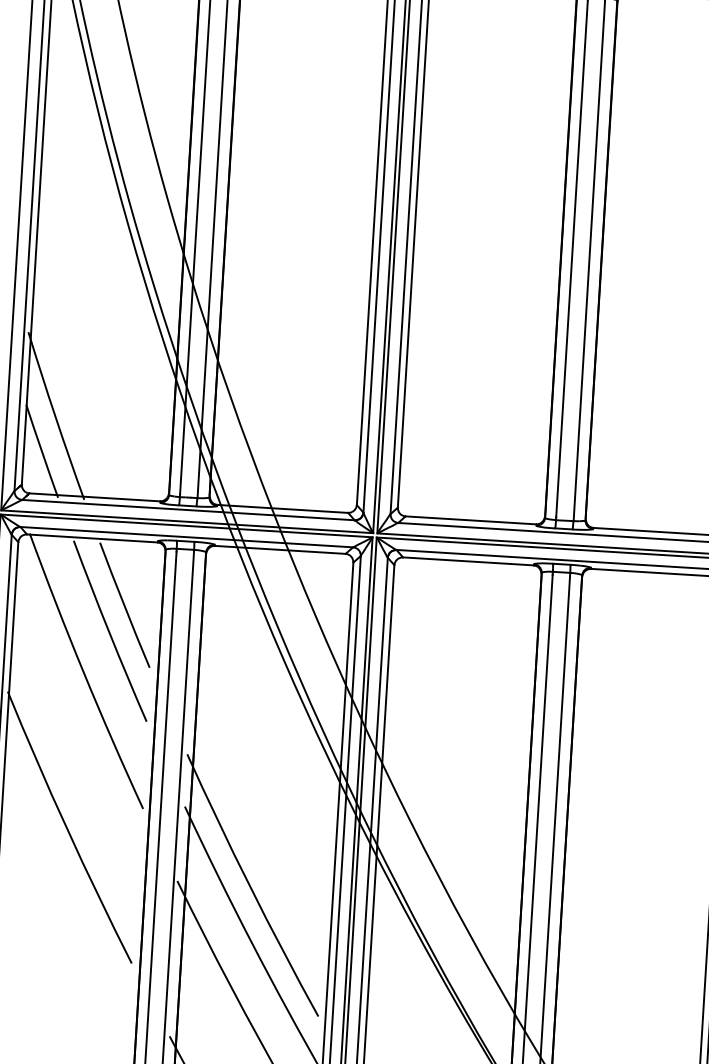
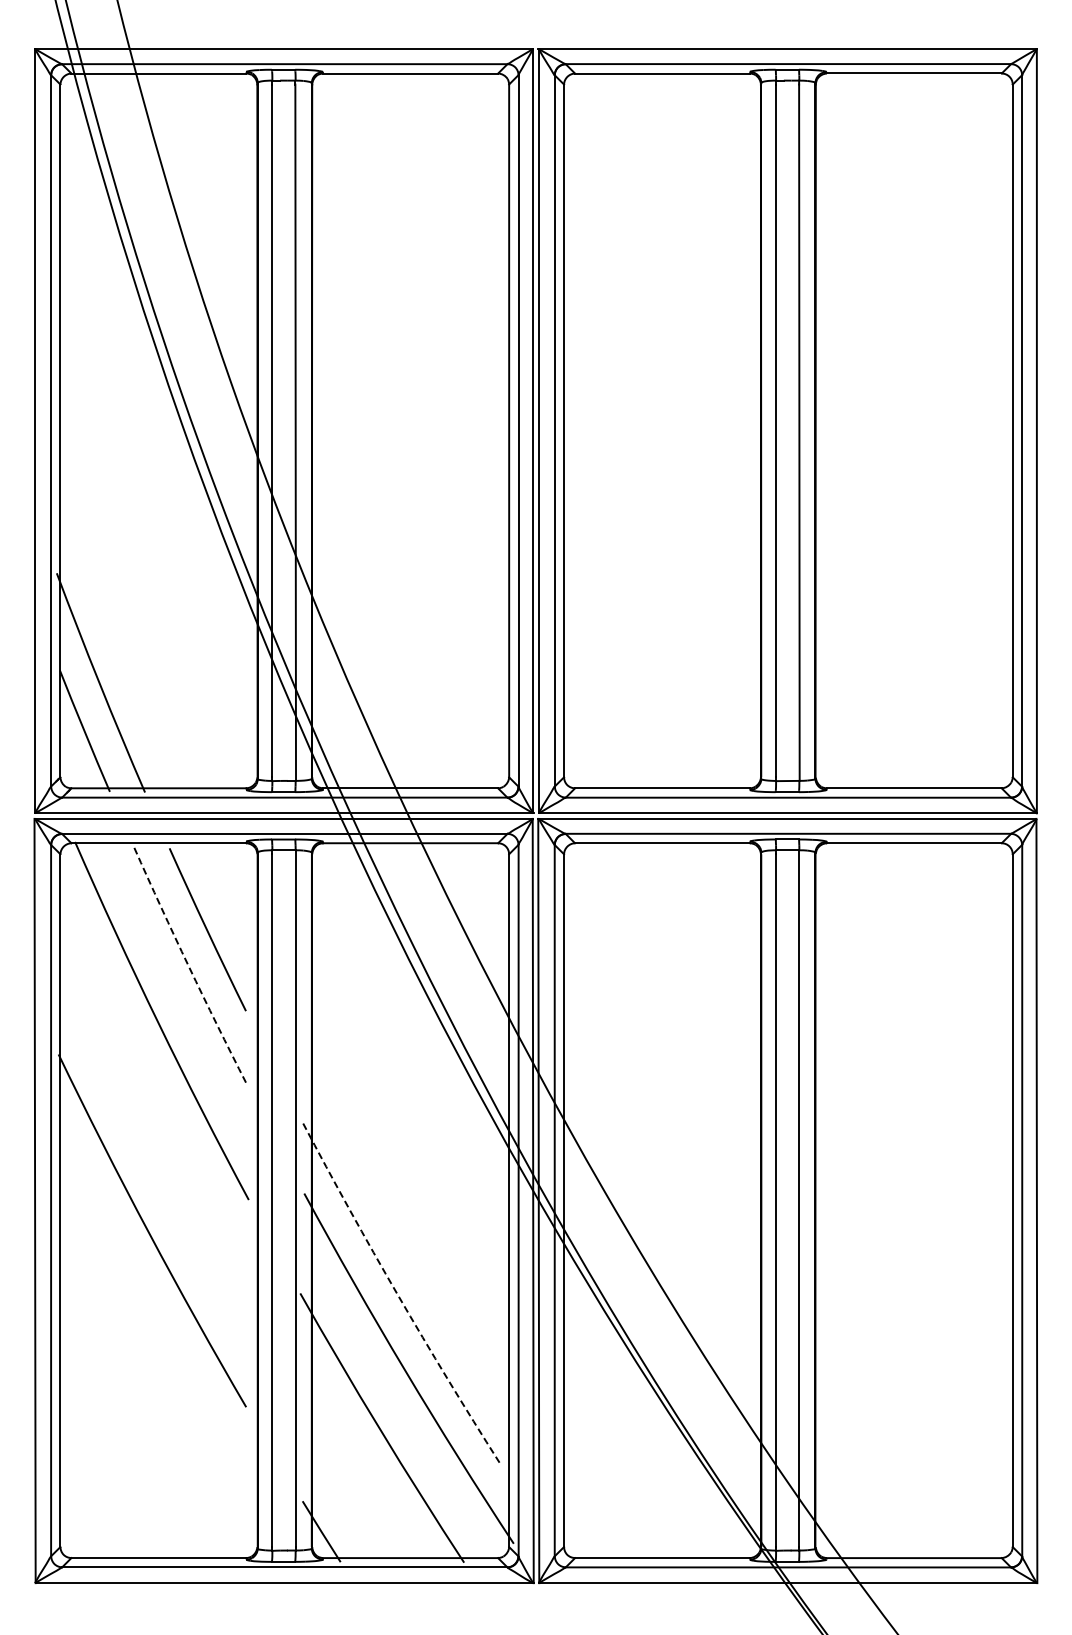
arc: (108, 631) -> (188, 966), solid -> dashed
arc: (249, 887) -> (397, 1295), solid -> dashed

